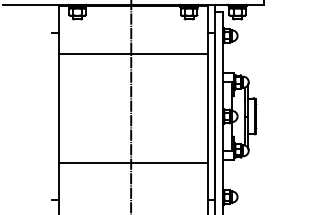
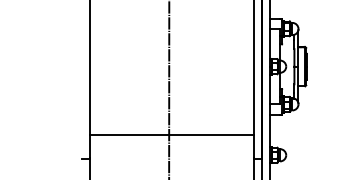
line: (132, 162) -> (170, 134), moved

